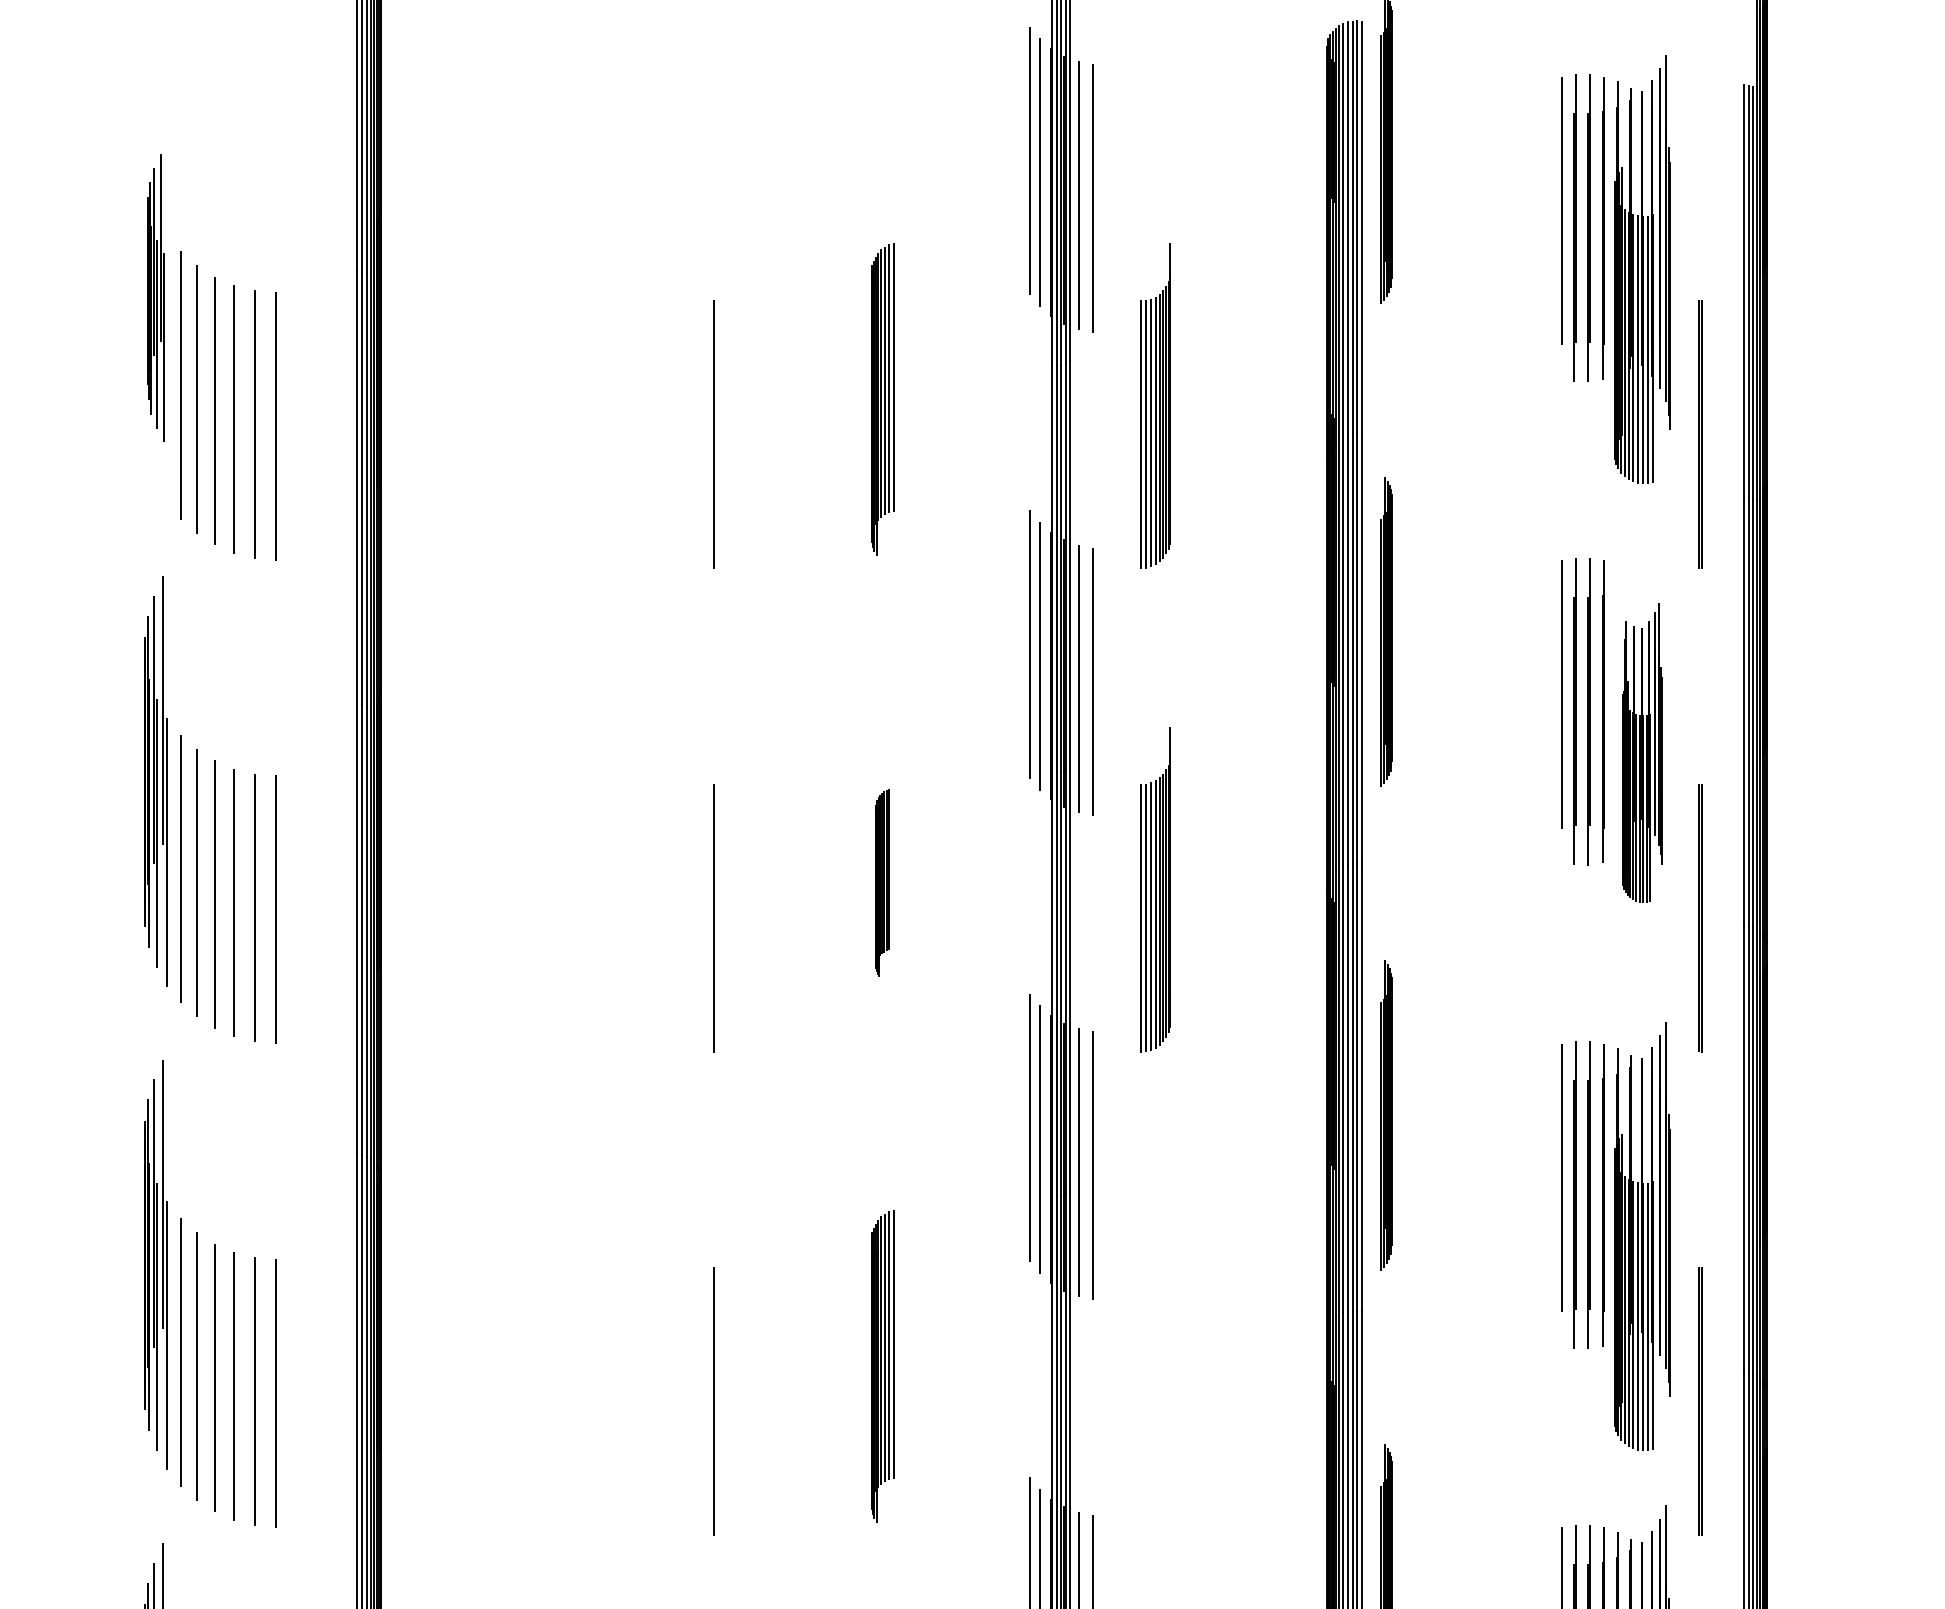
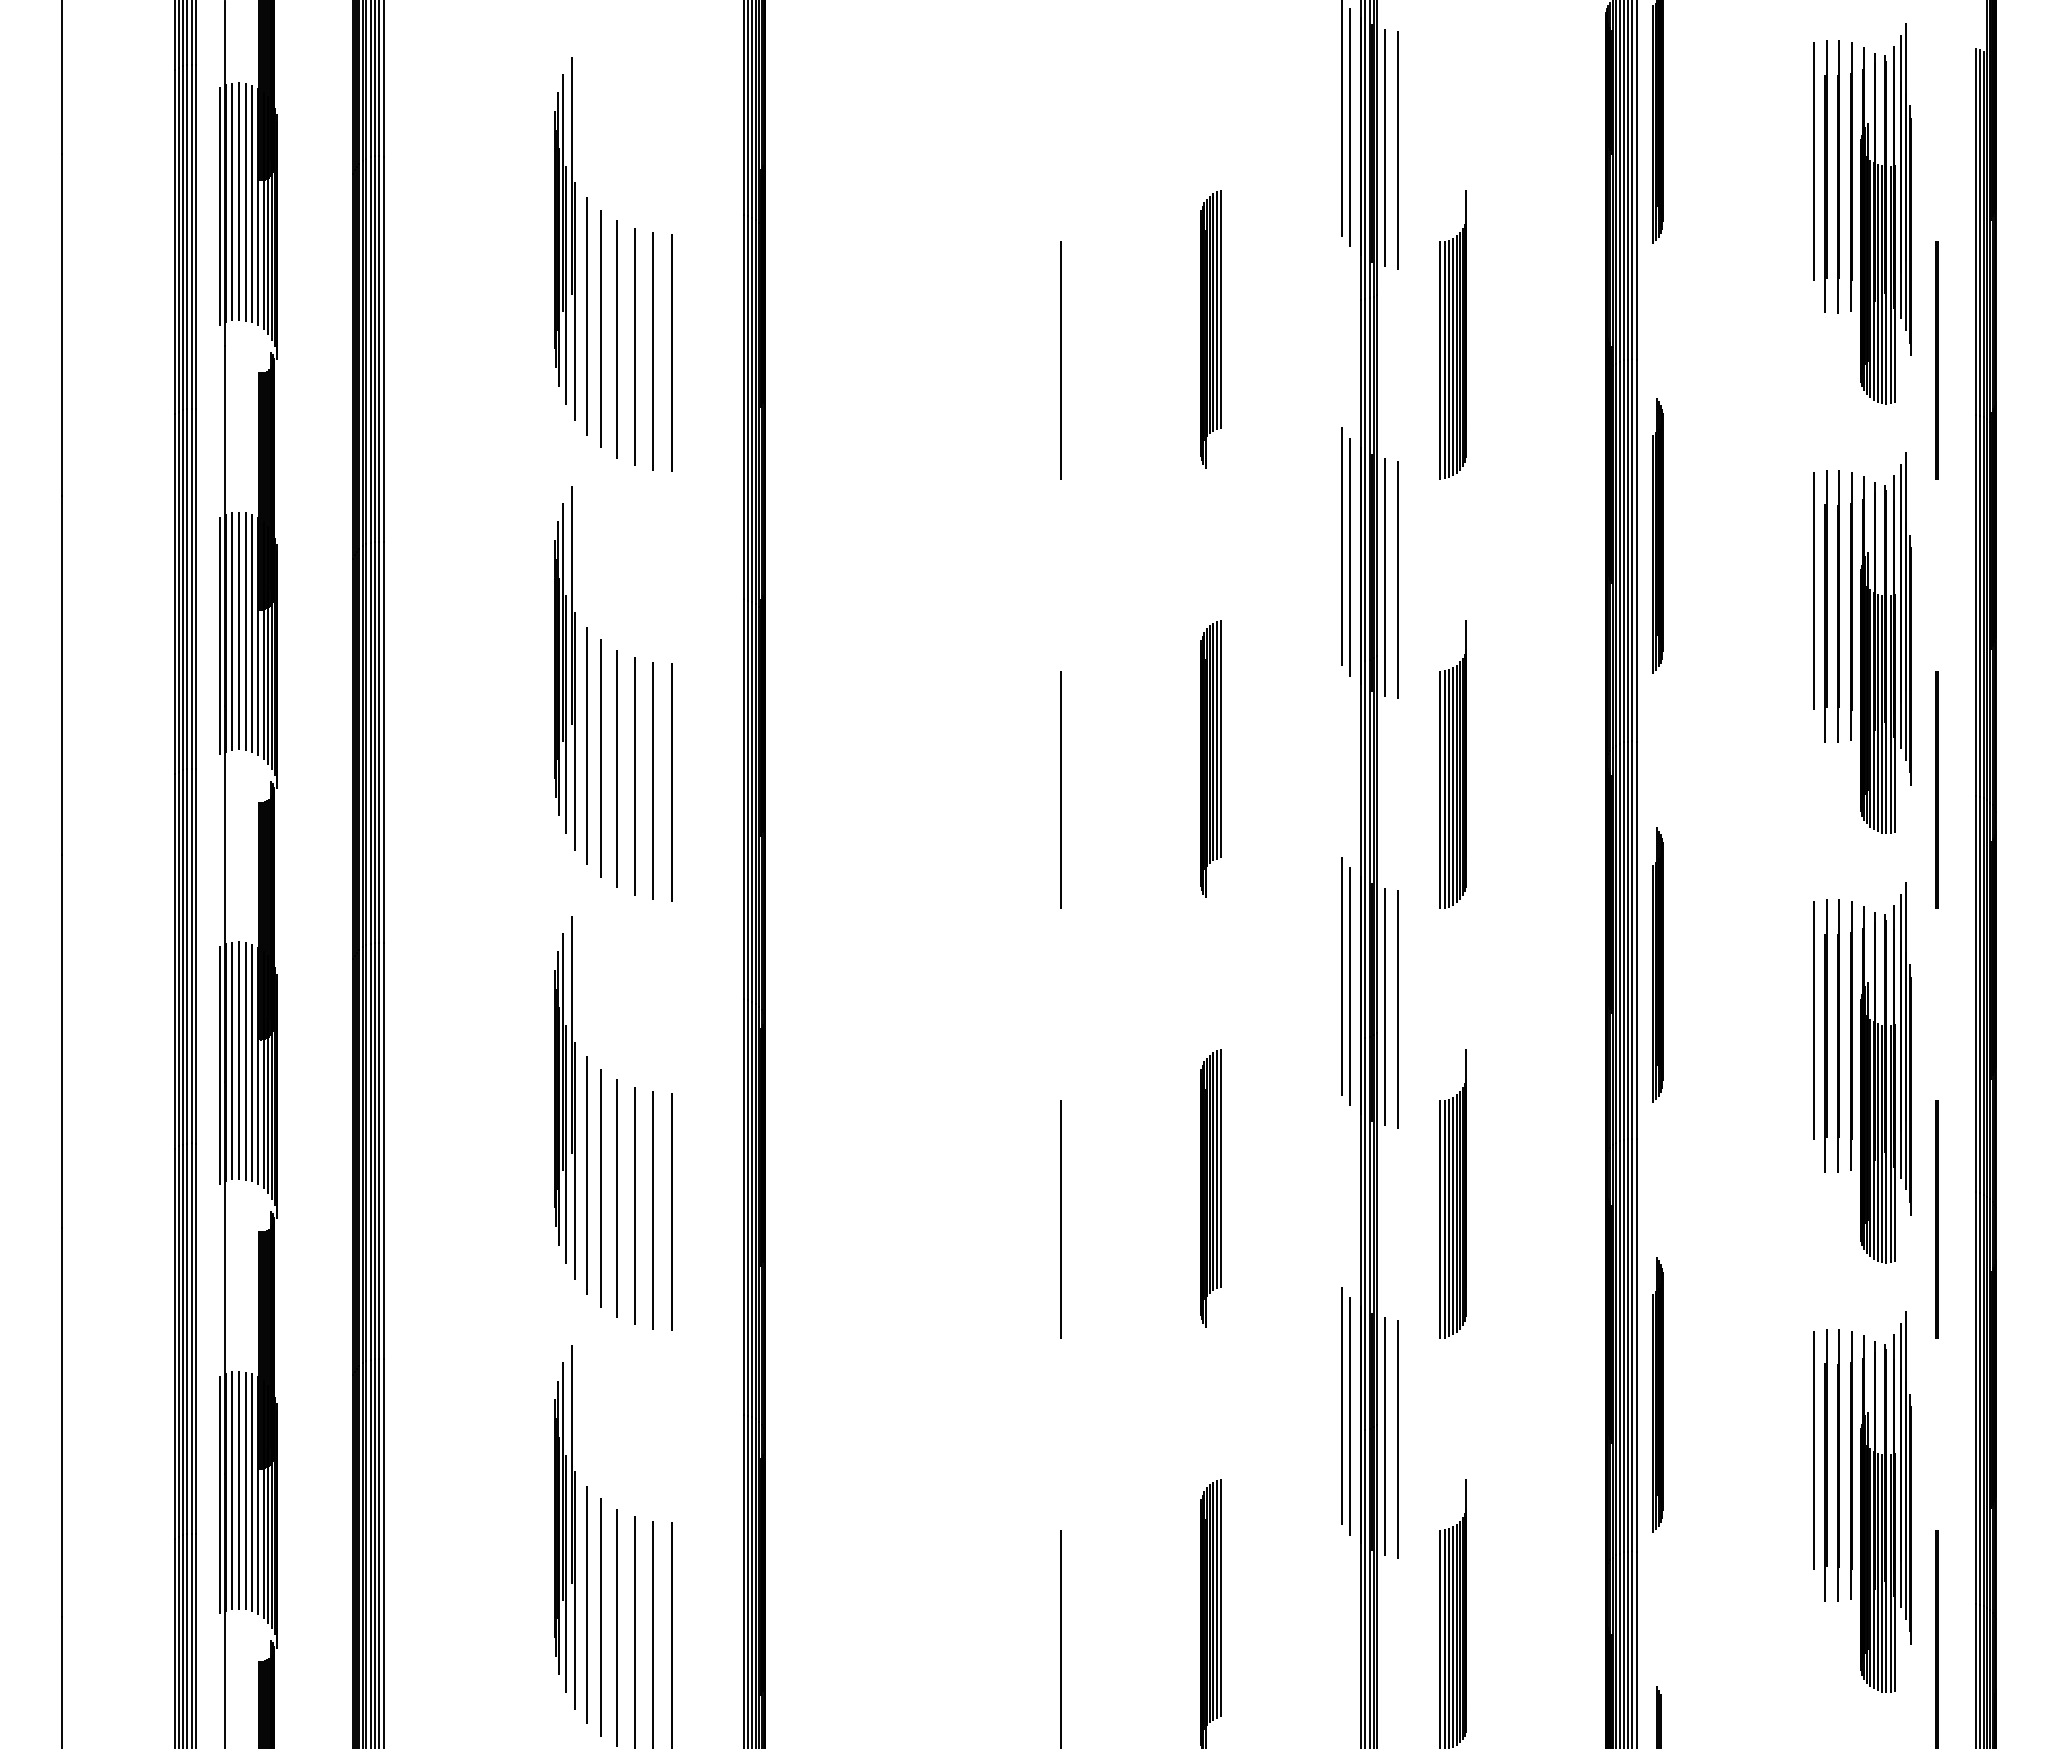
part: (155, 297) -> (564, 238), size x1.43
part: (1642, 752) -> (1885, 642), size x1.43
part: (882, 882) -> (1210, 758), size x1.67
part: (1154, 1372) -> (1452, 1193), added

